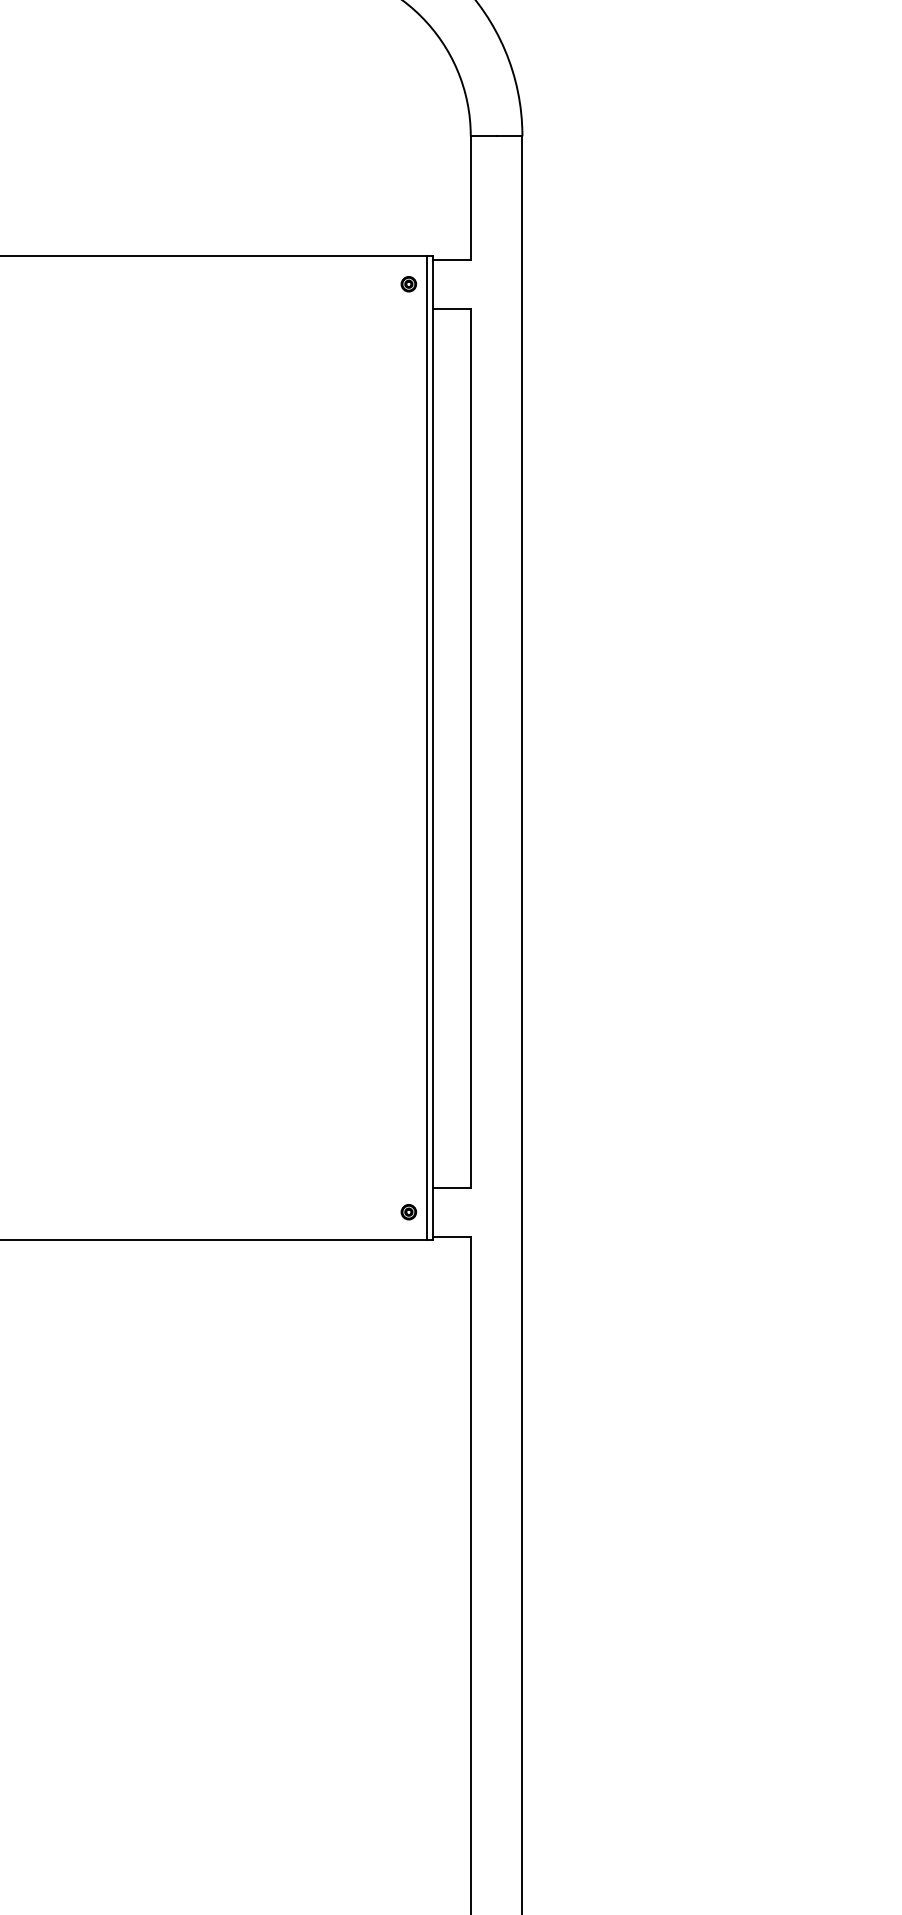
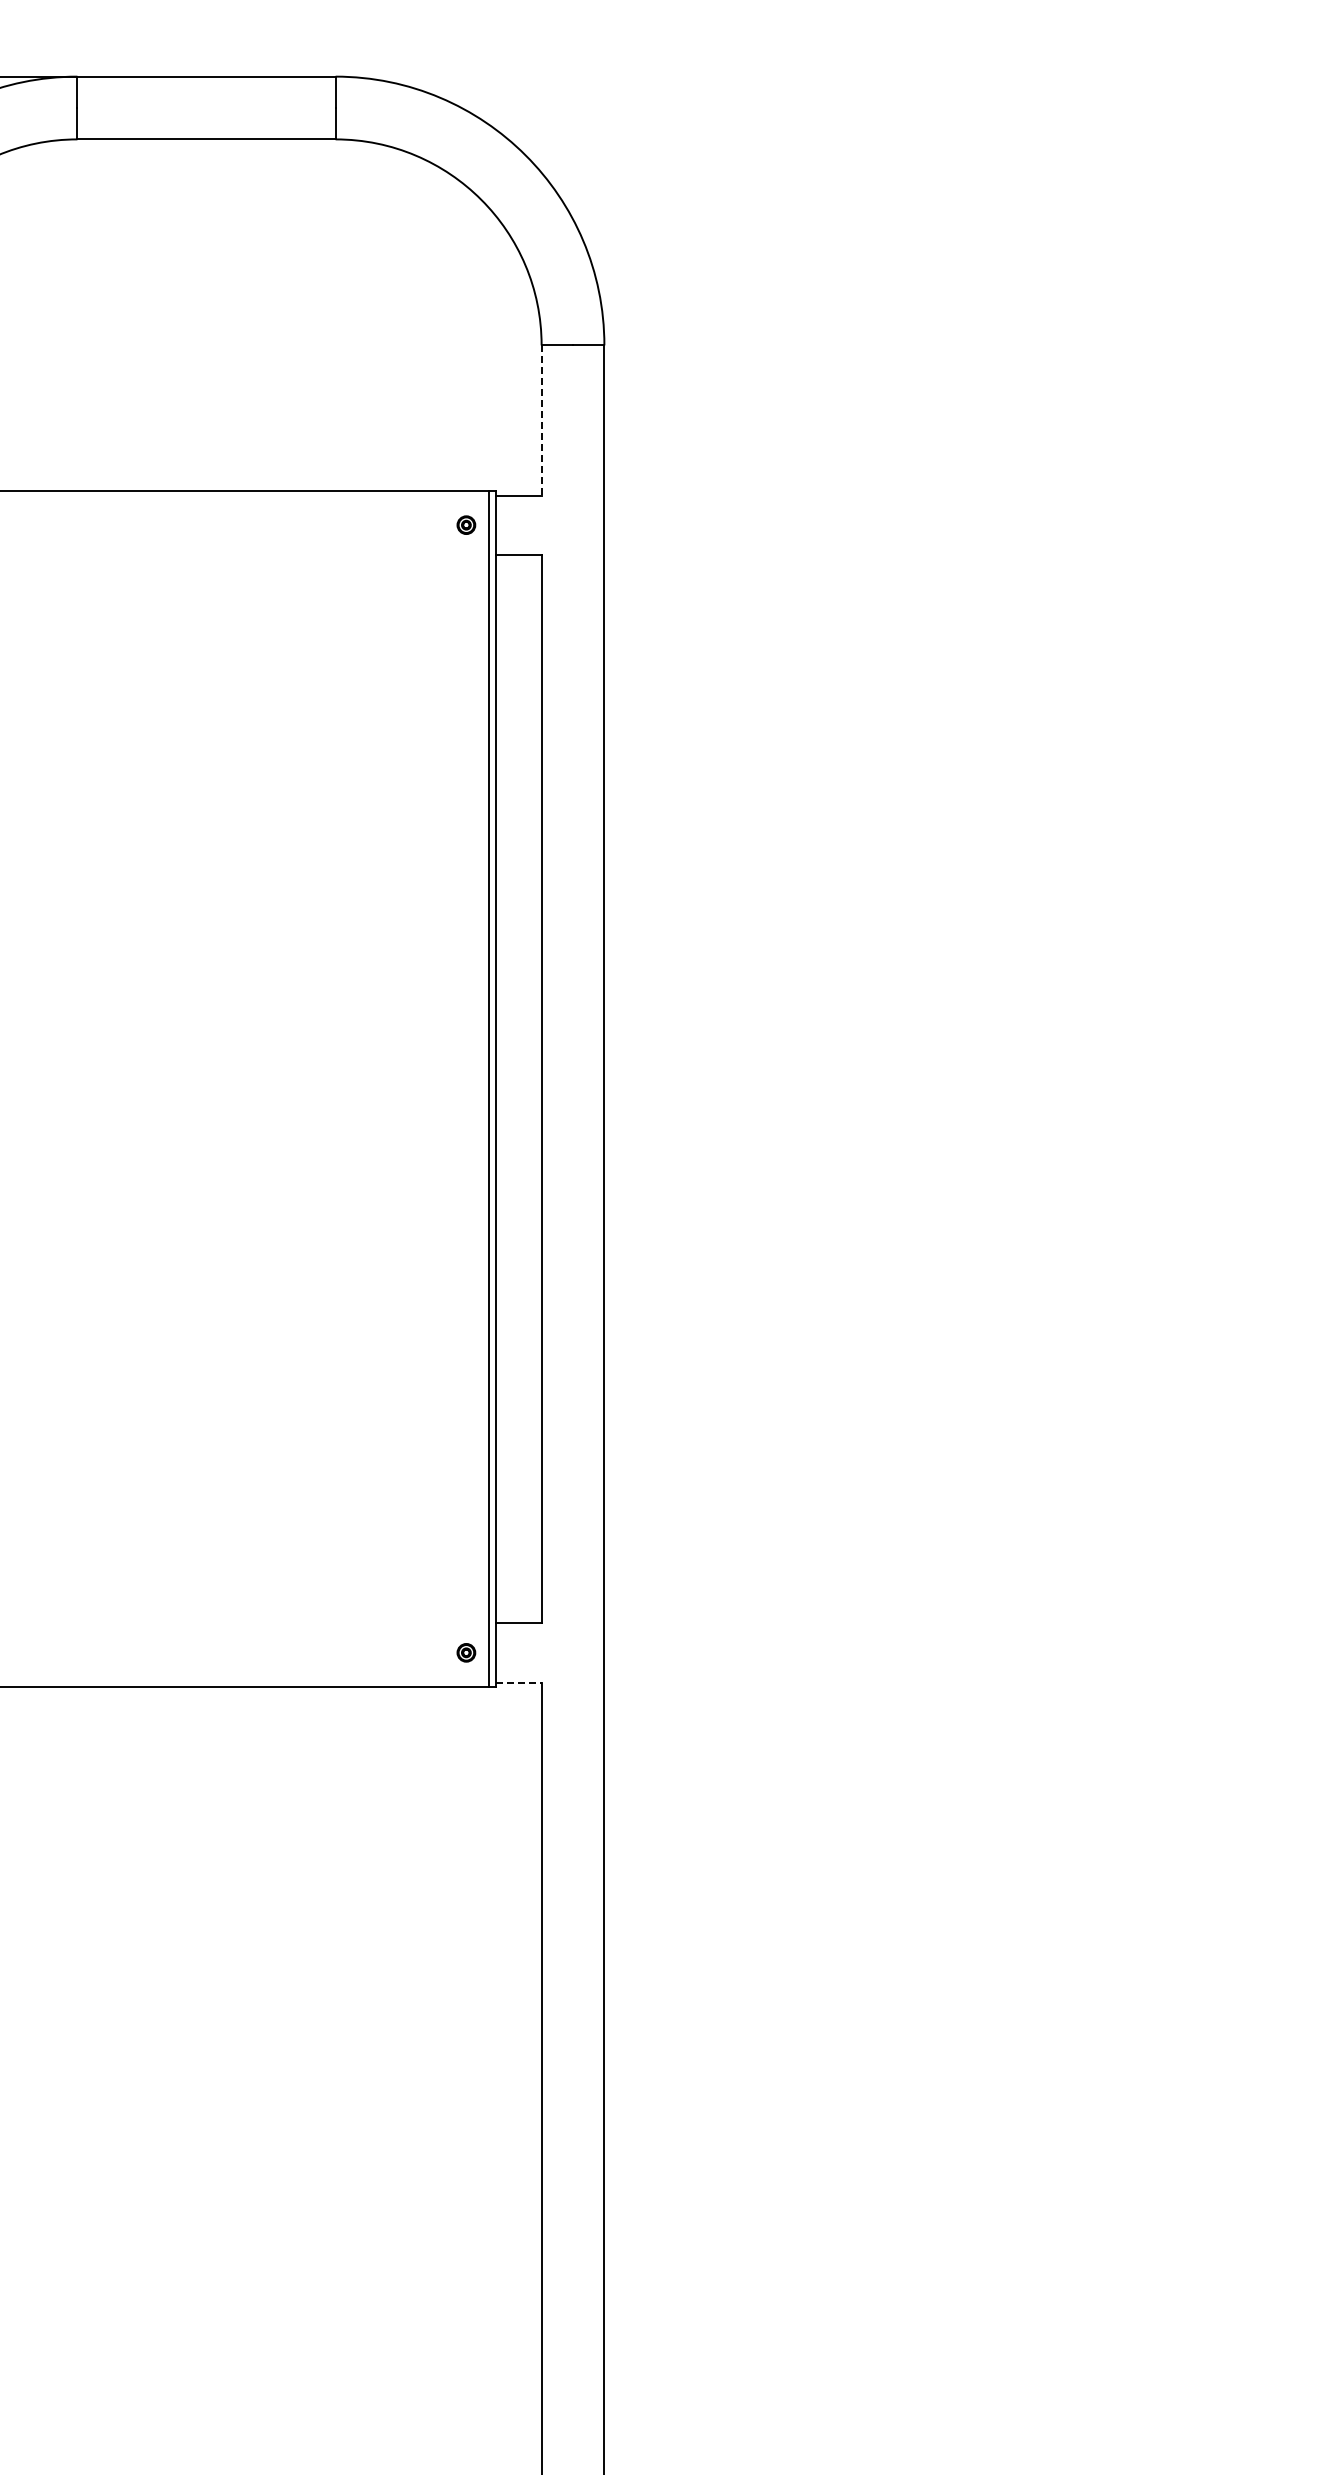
line: (470, 198) -> (541, 420), solid -> dashed
line: (451, 1236) -> (518, 1682), solid -> dashed

